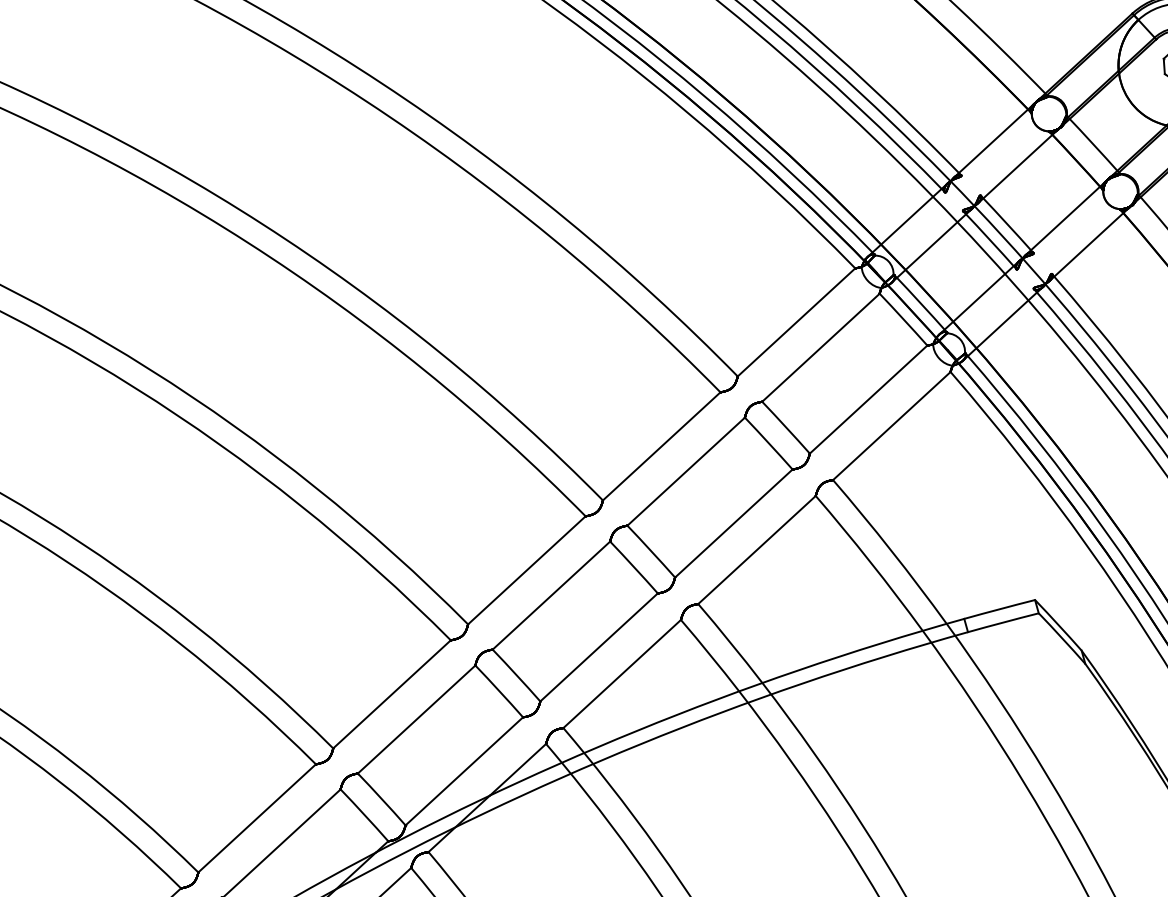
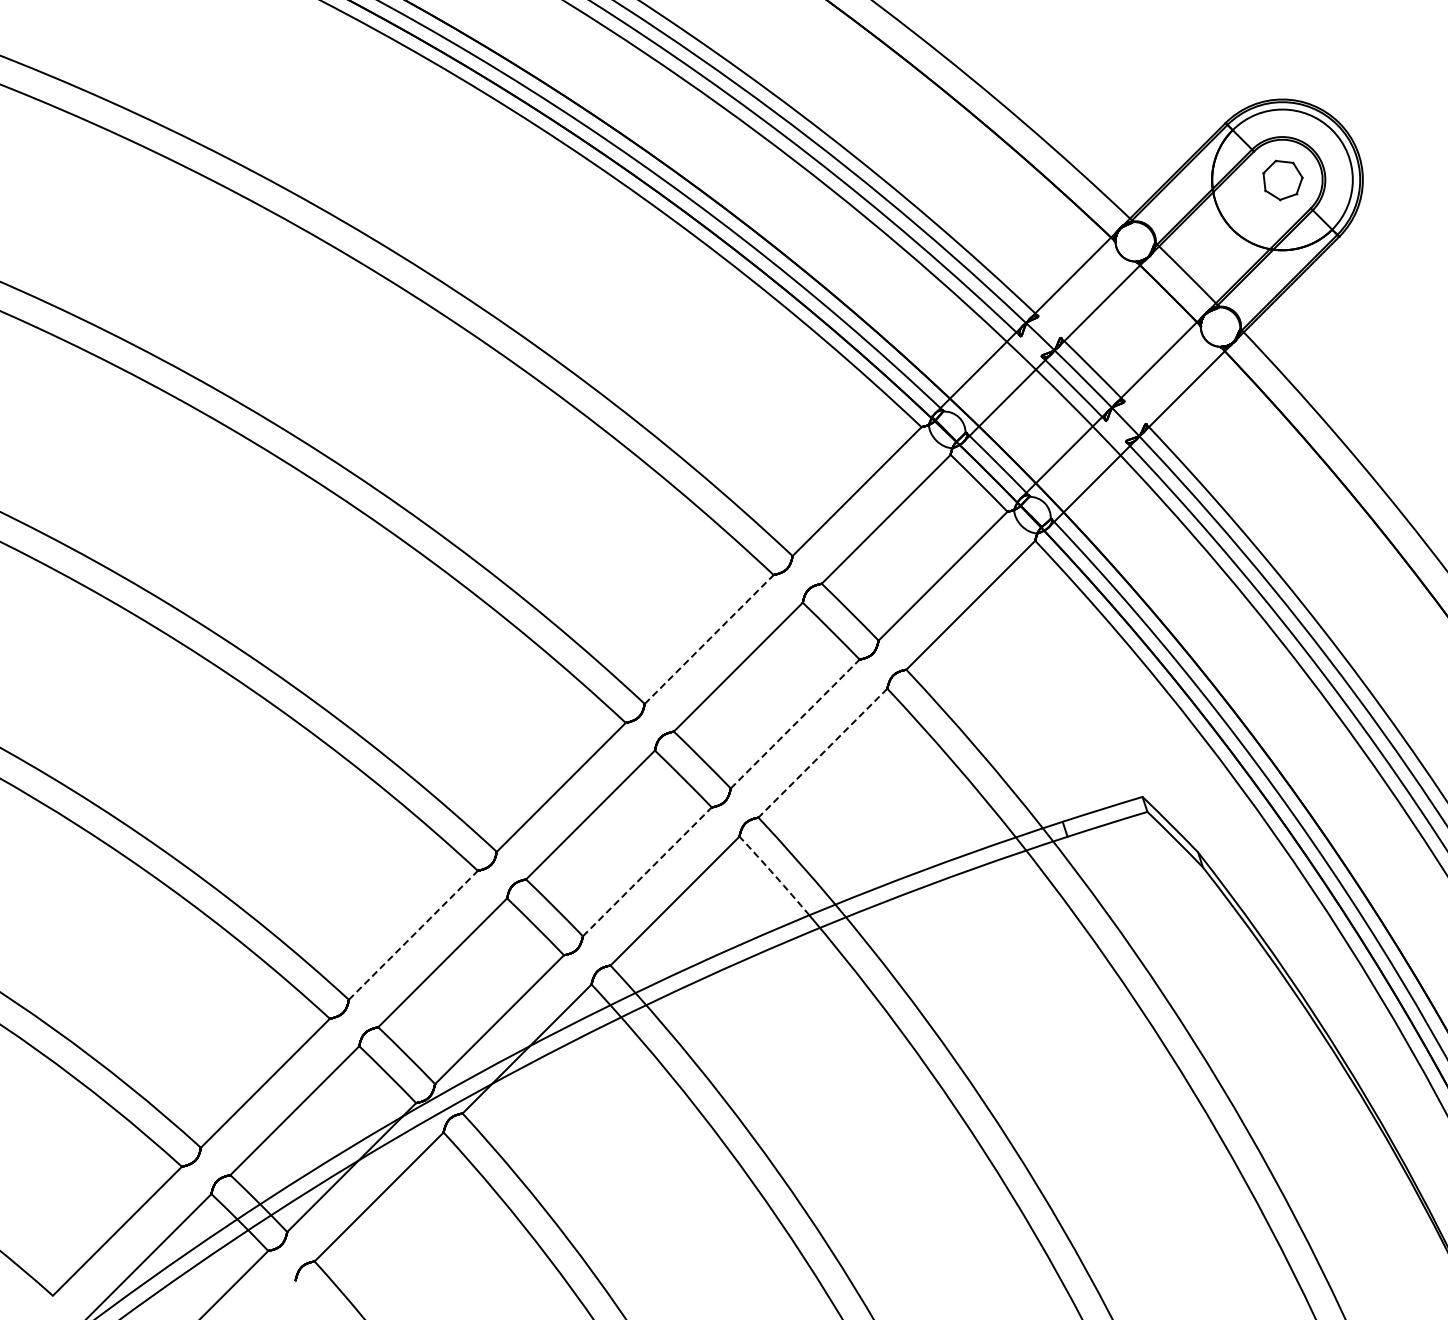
line: (661, 446) -> (709, 639), solid -> dashed
line: (734, 523) -> (795, 723), solid -> dashed
line: (756, 550) -> (822, 753), solid -> dashed
line: (599, 647) -> (647, 871), solid -> dashed
arc: (710, 655) -> (774, 875), solid -> dashed
line: (392, 693) -> (413, 934), solid -> dashed

